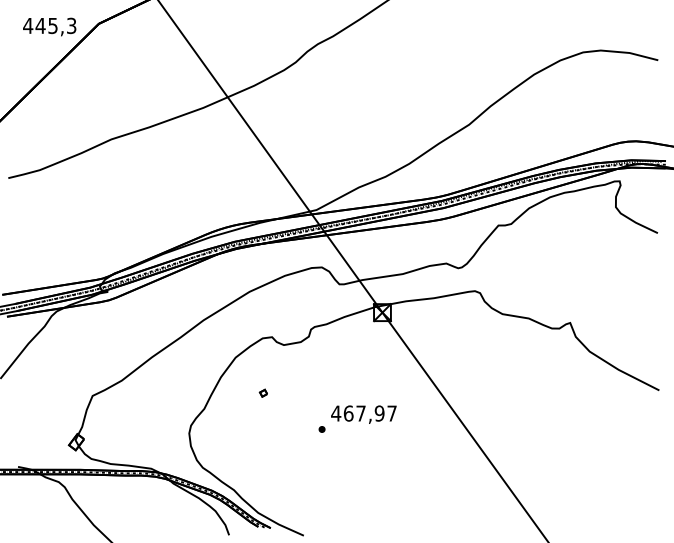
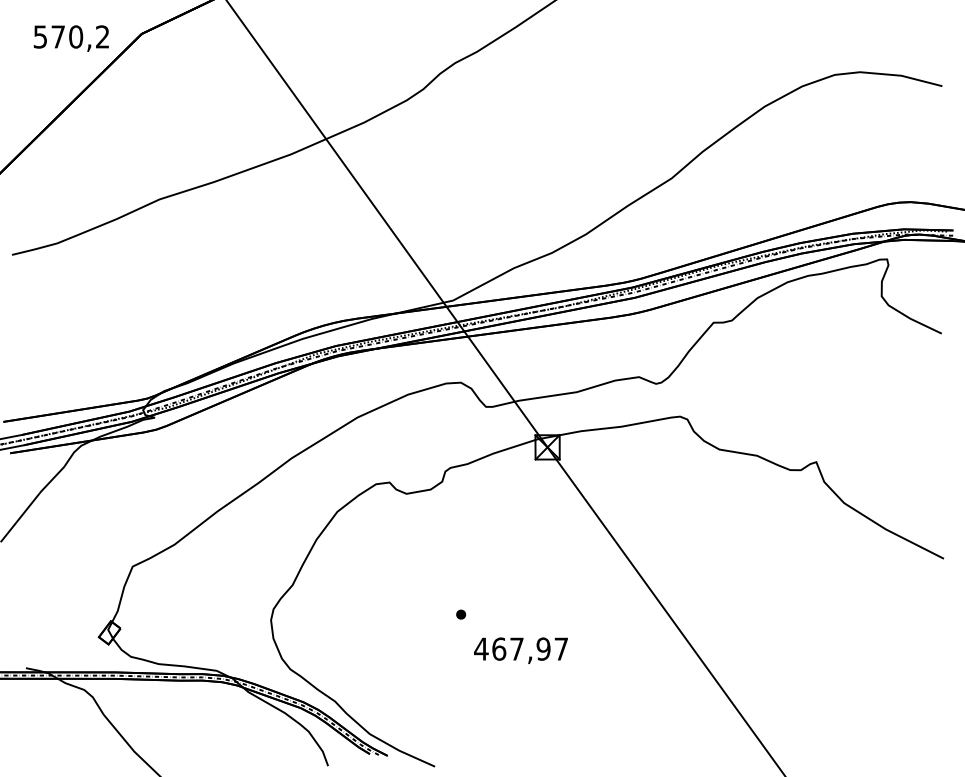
text: (49, 25) -> (70, 36), 445,3 -> 570,2
part: (262, 392) -> (375, 561), removed
text: (363, 414) -> (520, 650), moved

